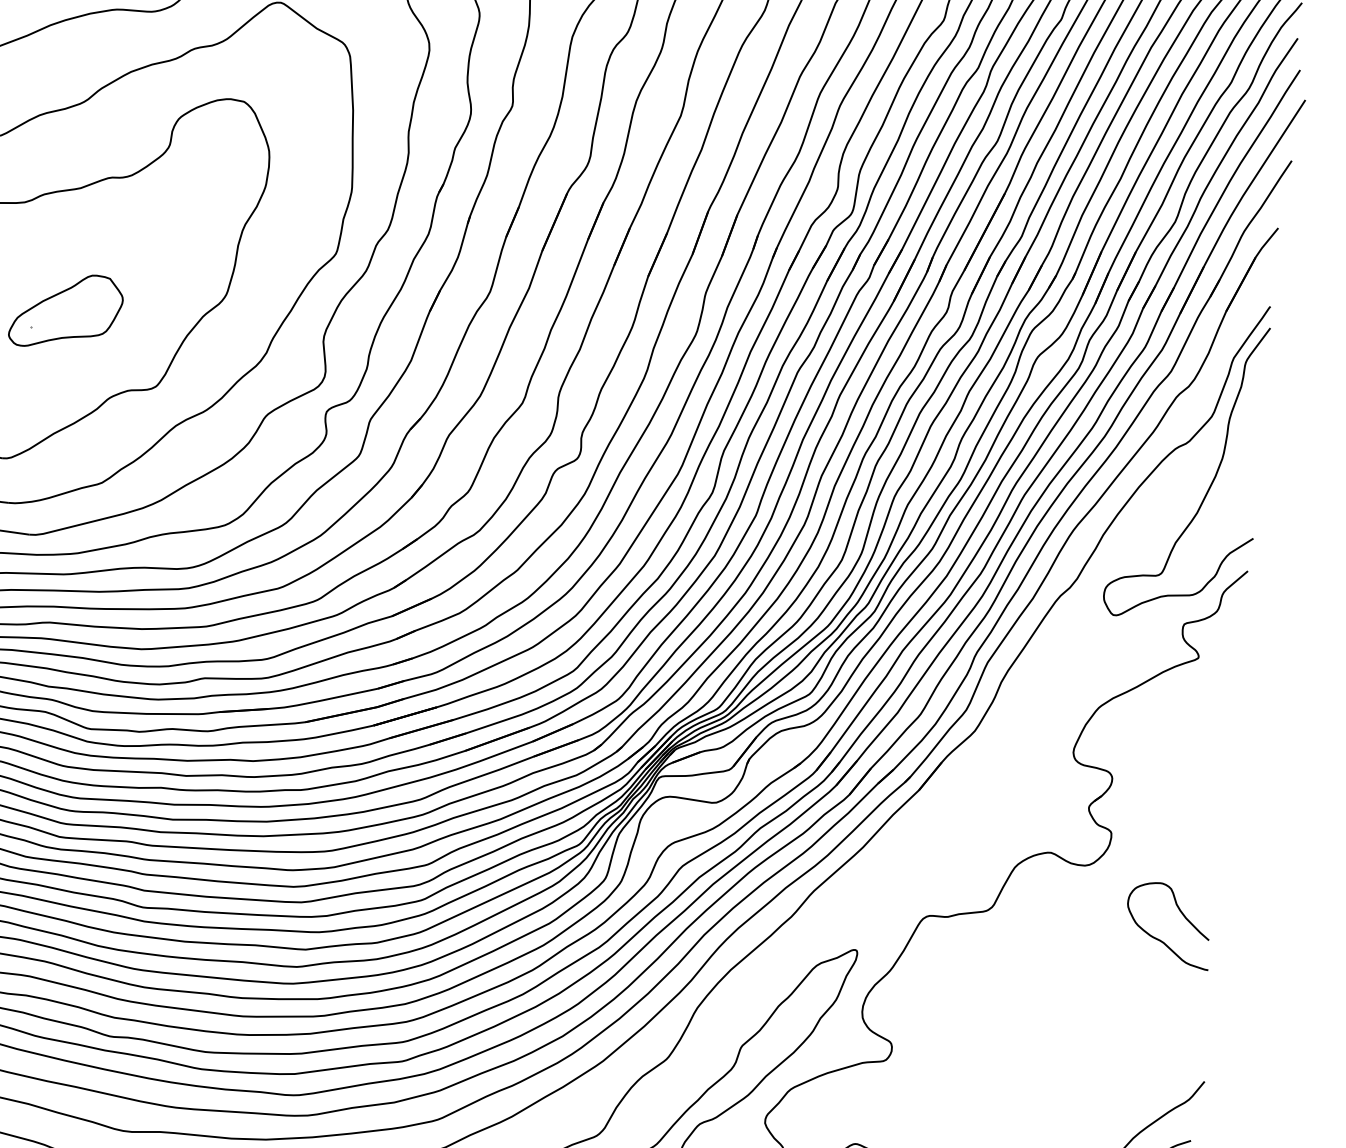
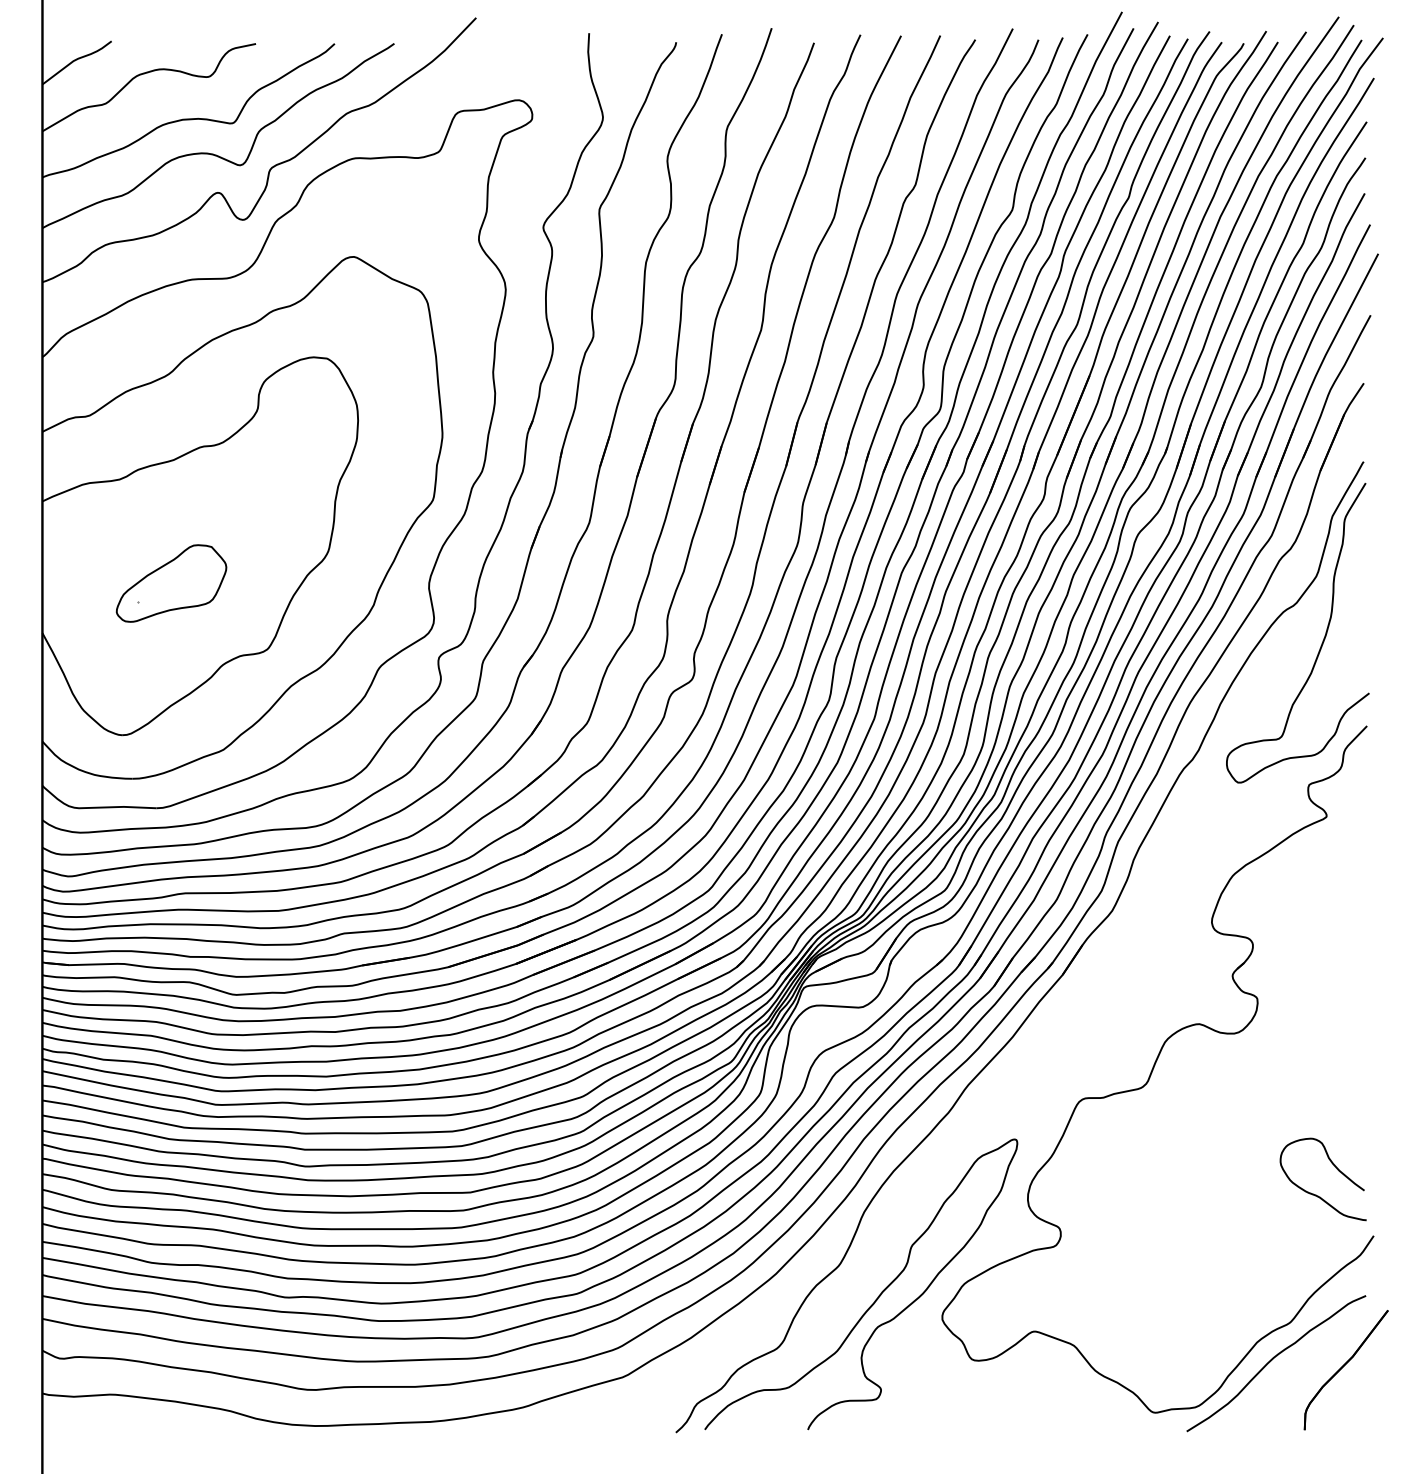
curve: (1160, 939) -> (1316, 1194), moved

